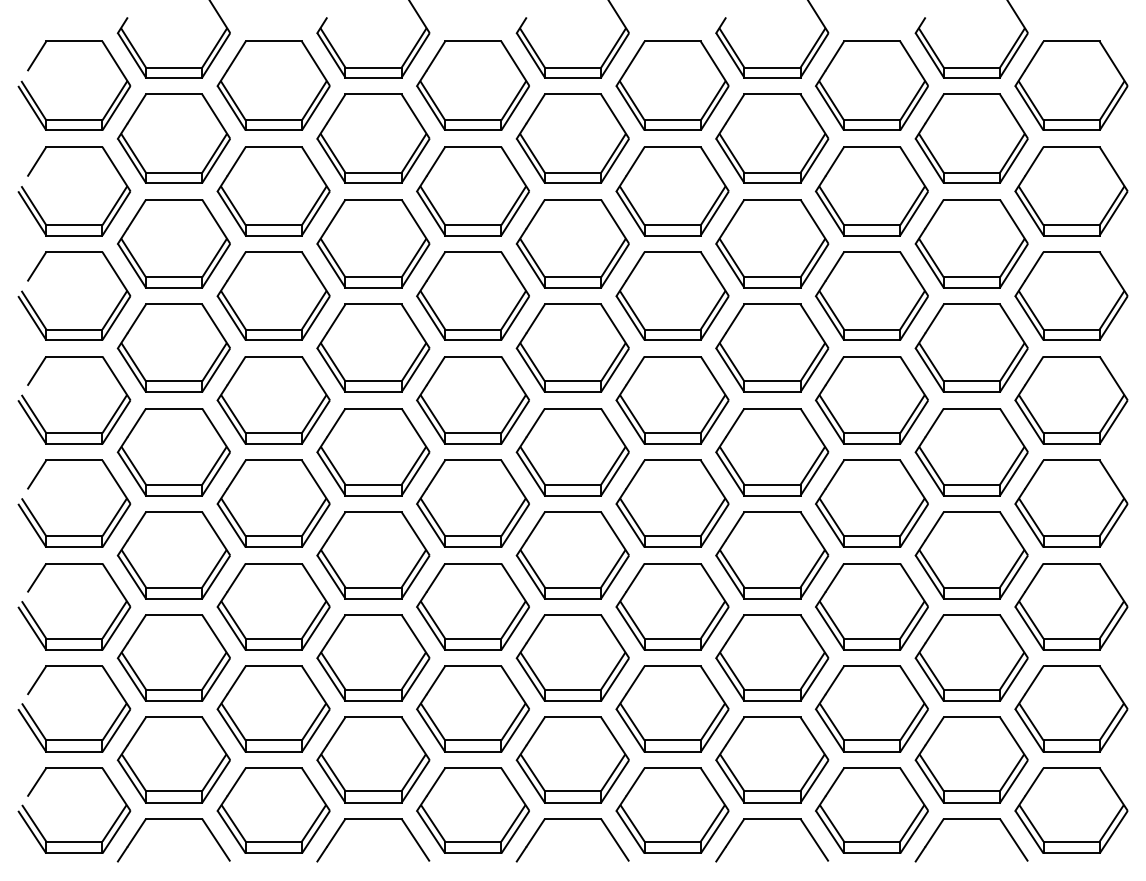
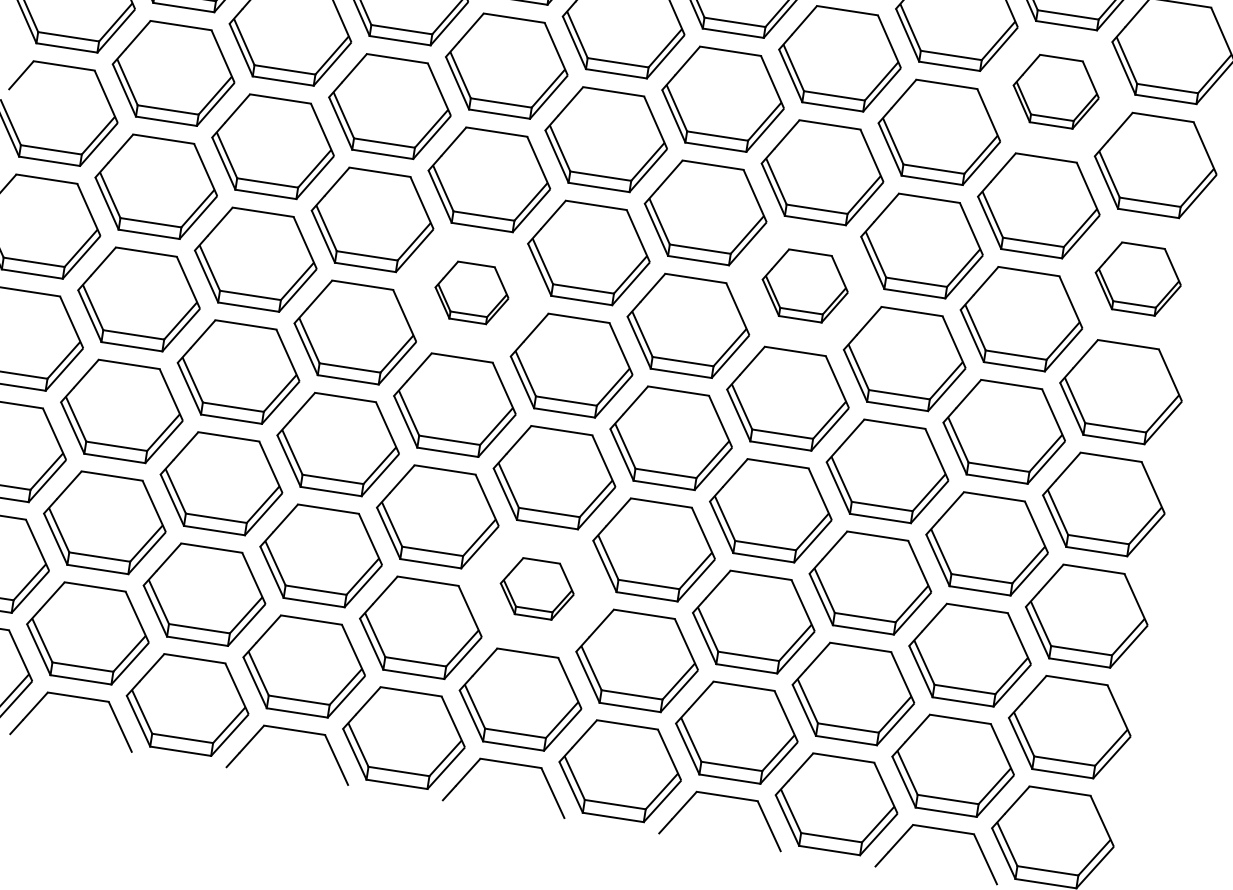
part: (971, 138) -> (1056, 91), size x0.7
part: (1071, 295) -> (1138, 278), size x0.7
part: (772, 347) -> (805, 285), size x0.7
part: (472, 400) -> (471, 292), size x0.6
part: (572, 657) -> (537, 588), size x0.6

